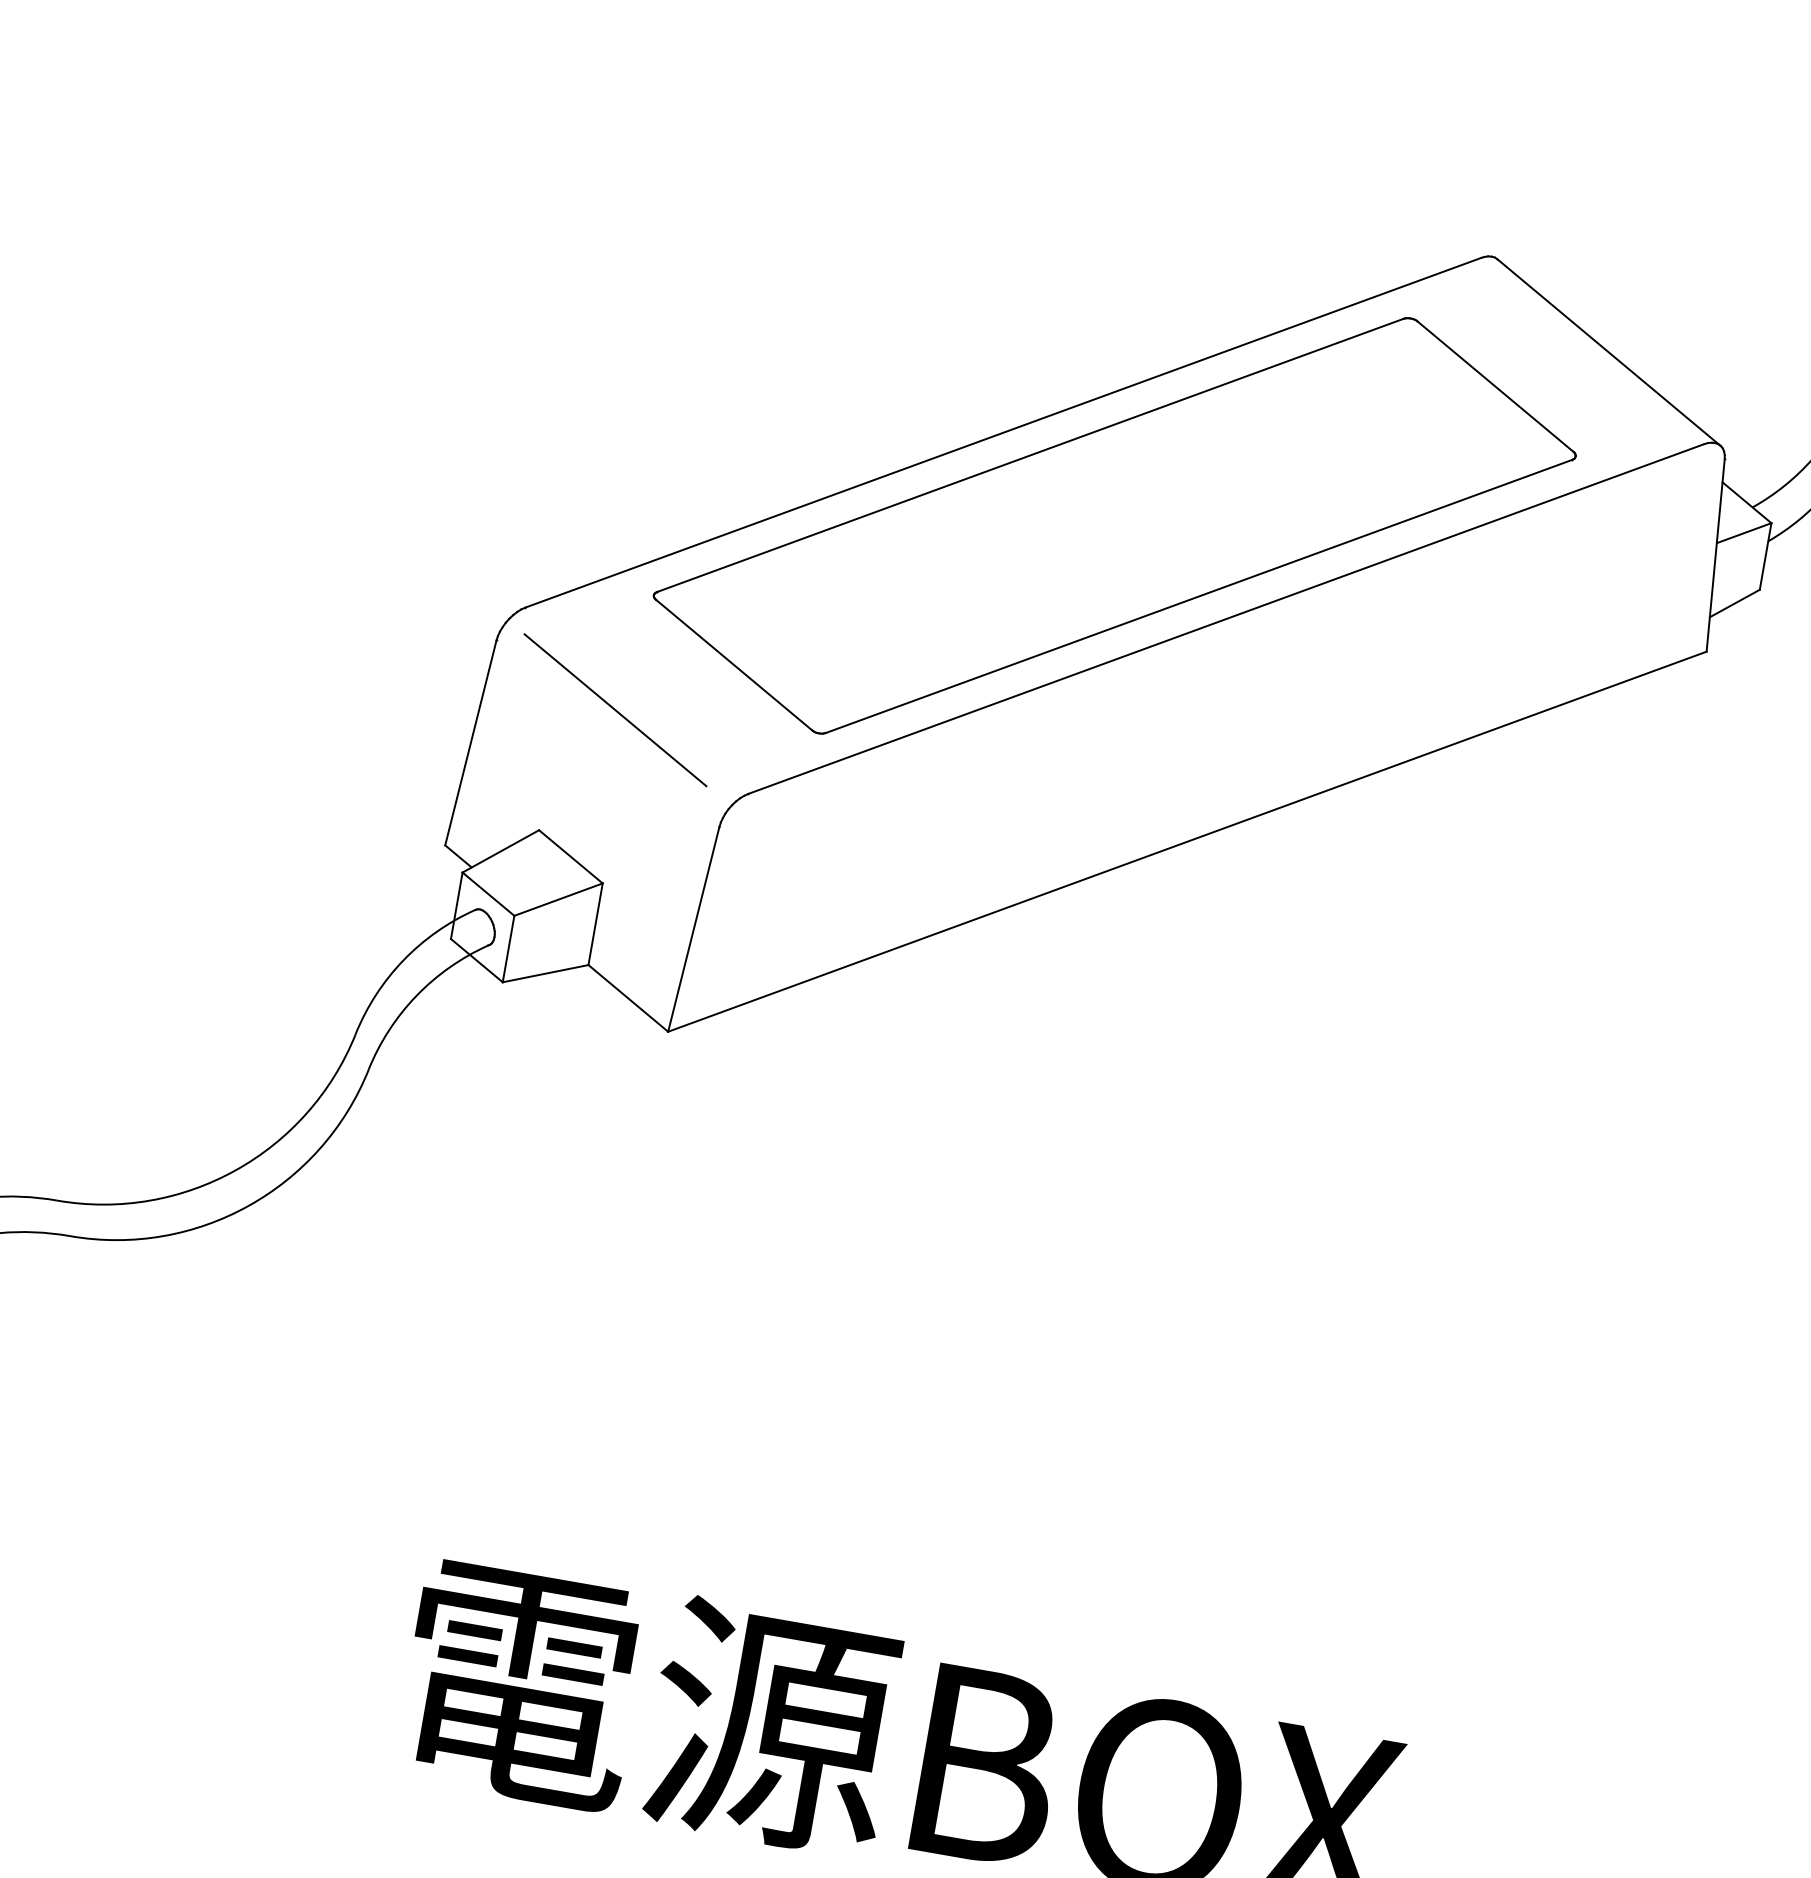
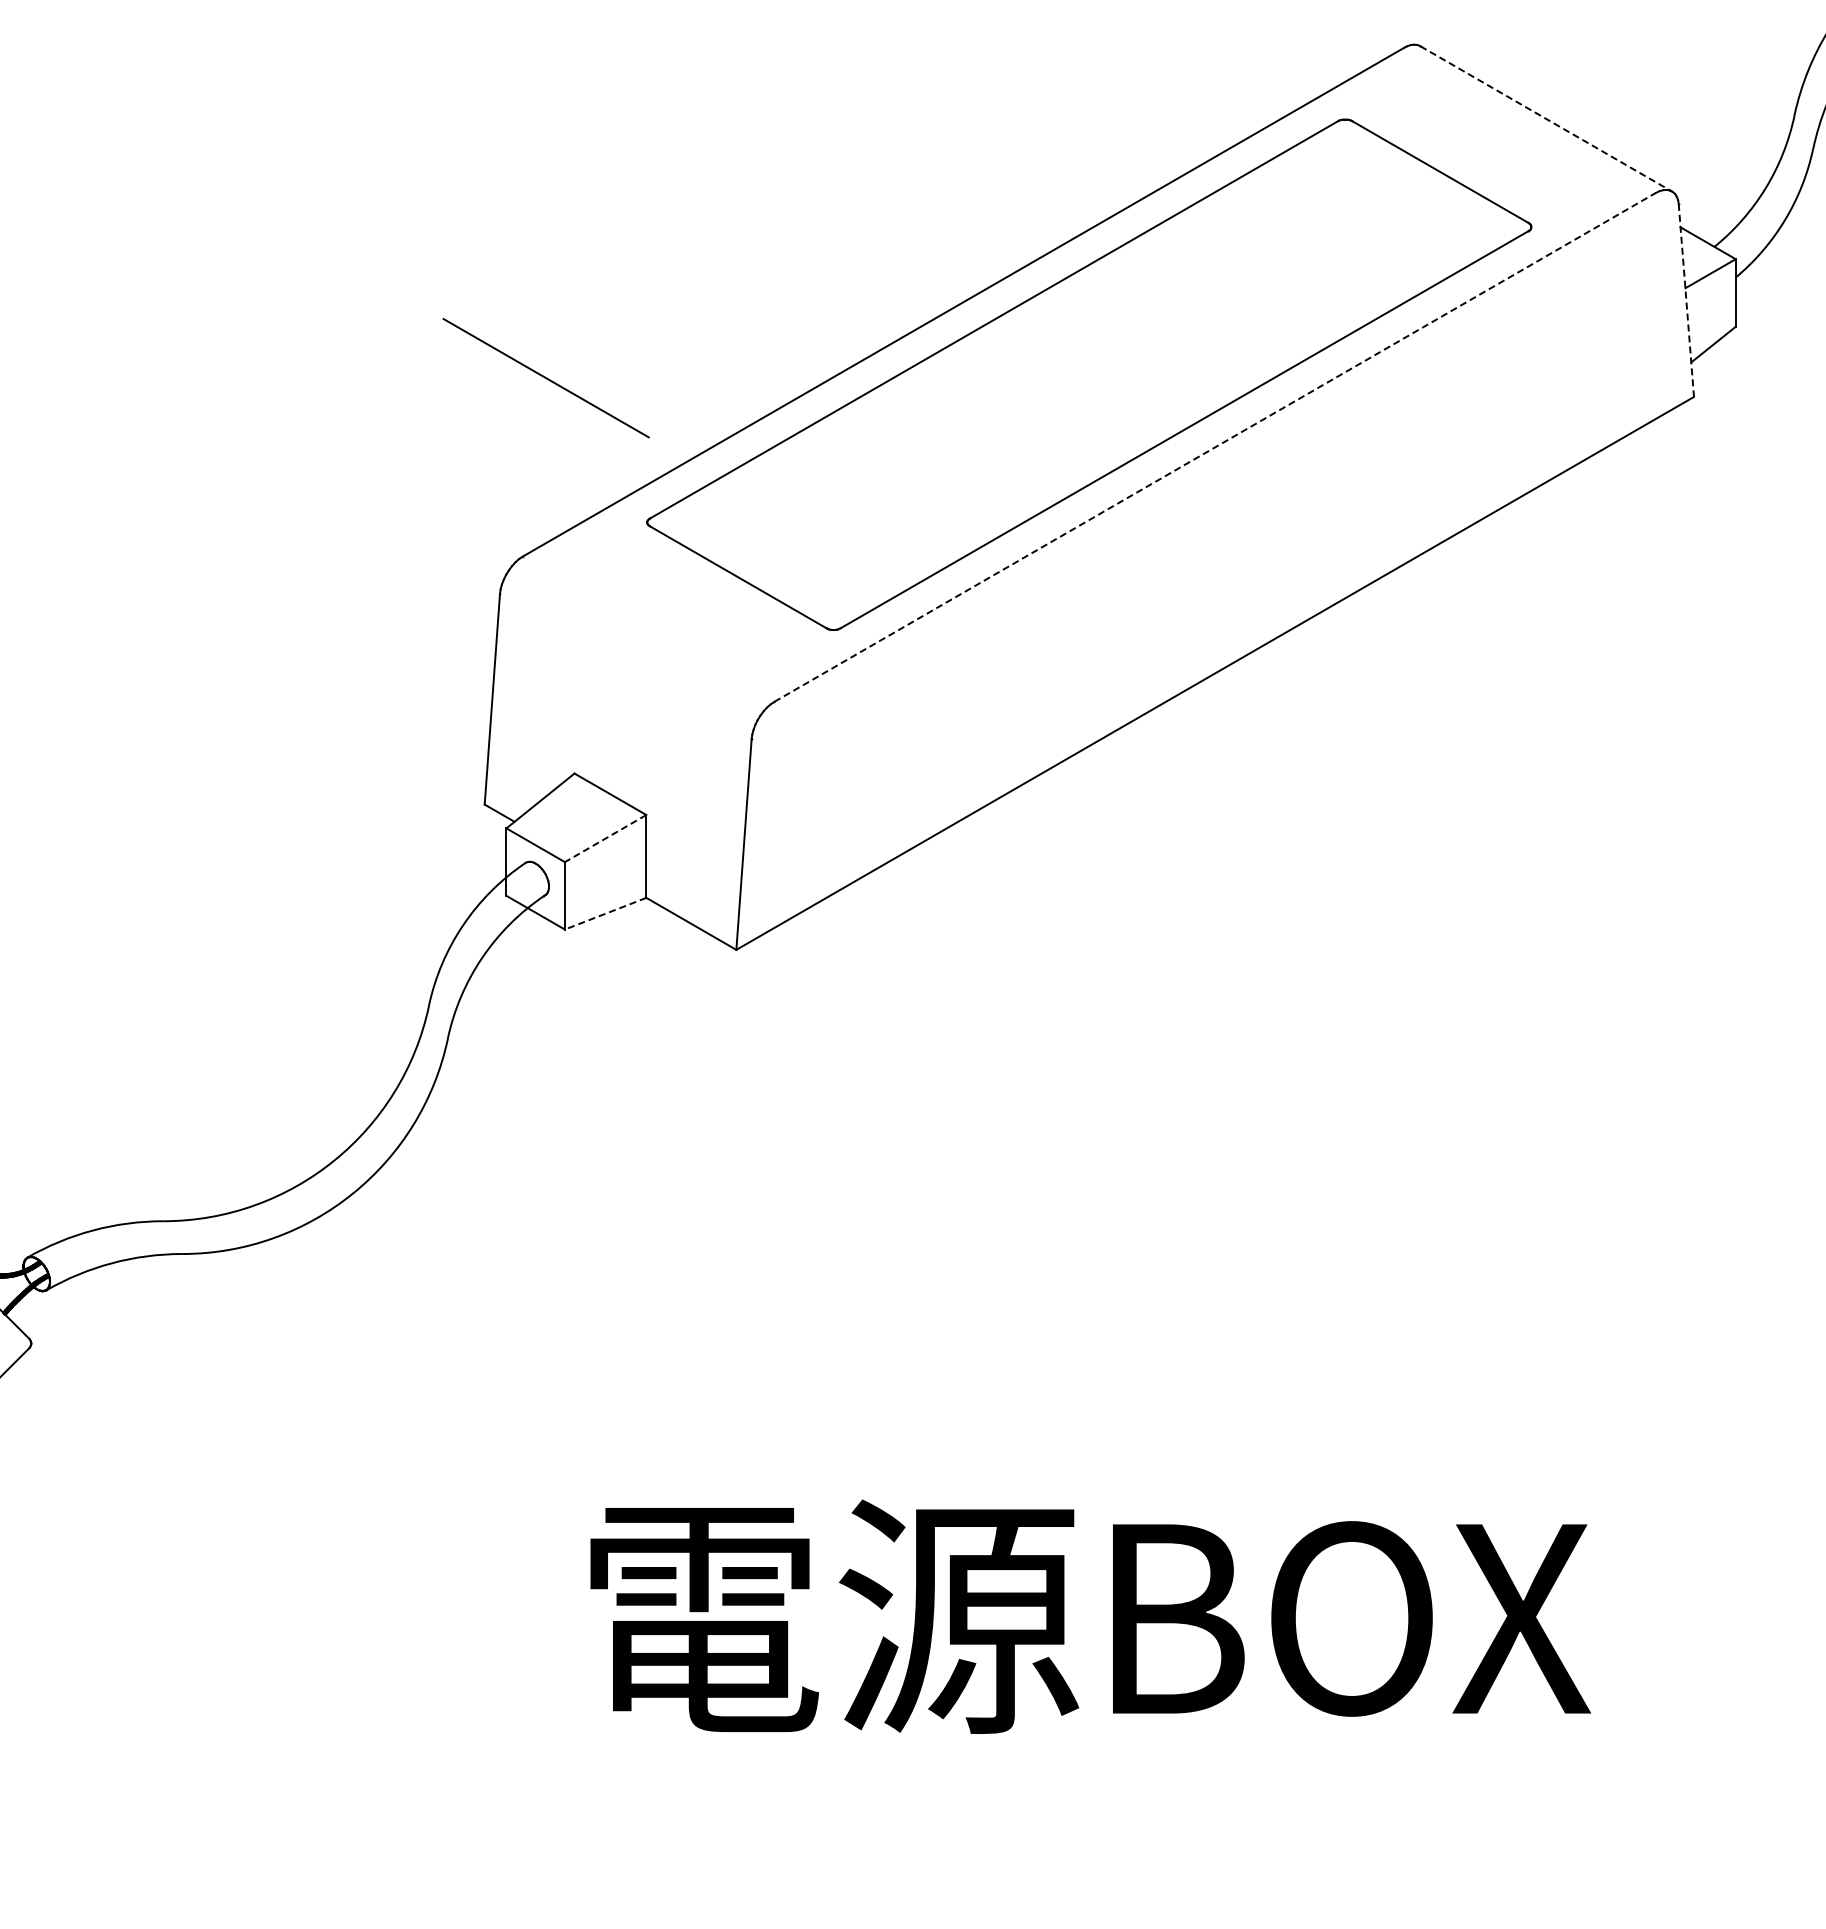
line: (1609, 353) -> (1546, 119), solid -> dashed
line: (1715, 555) -> (1686, 300), solid -> dashed
line: (1226, 619) -> (1215, 447), solid -> dashed
line: (614, 710) -> (545, 378), moved
line: (558, 899) -> (605, 838), solid -> dashed
line: (545, 973) -> (605, 913), solid -> dashed

